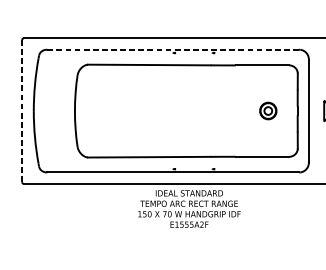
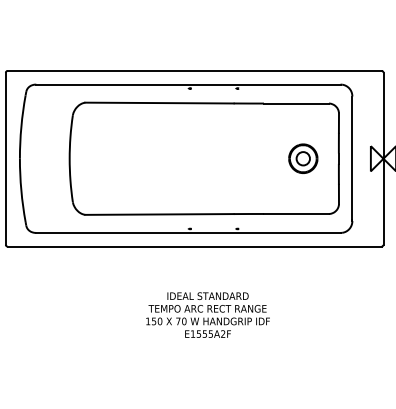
line: (173, 49) -> (188, 84), dashed -> solid
line: (21, 110) -> (5, 158), dashed -> solid
part: (268, 110) -> (303, 158), size x1.43
text: (189, 208) -> (207, 314), moved

